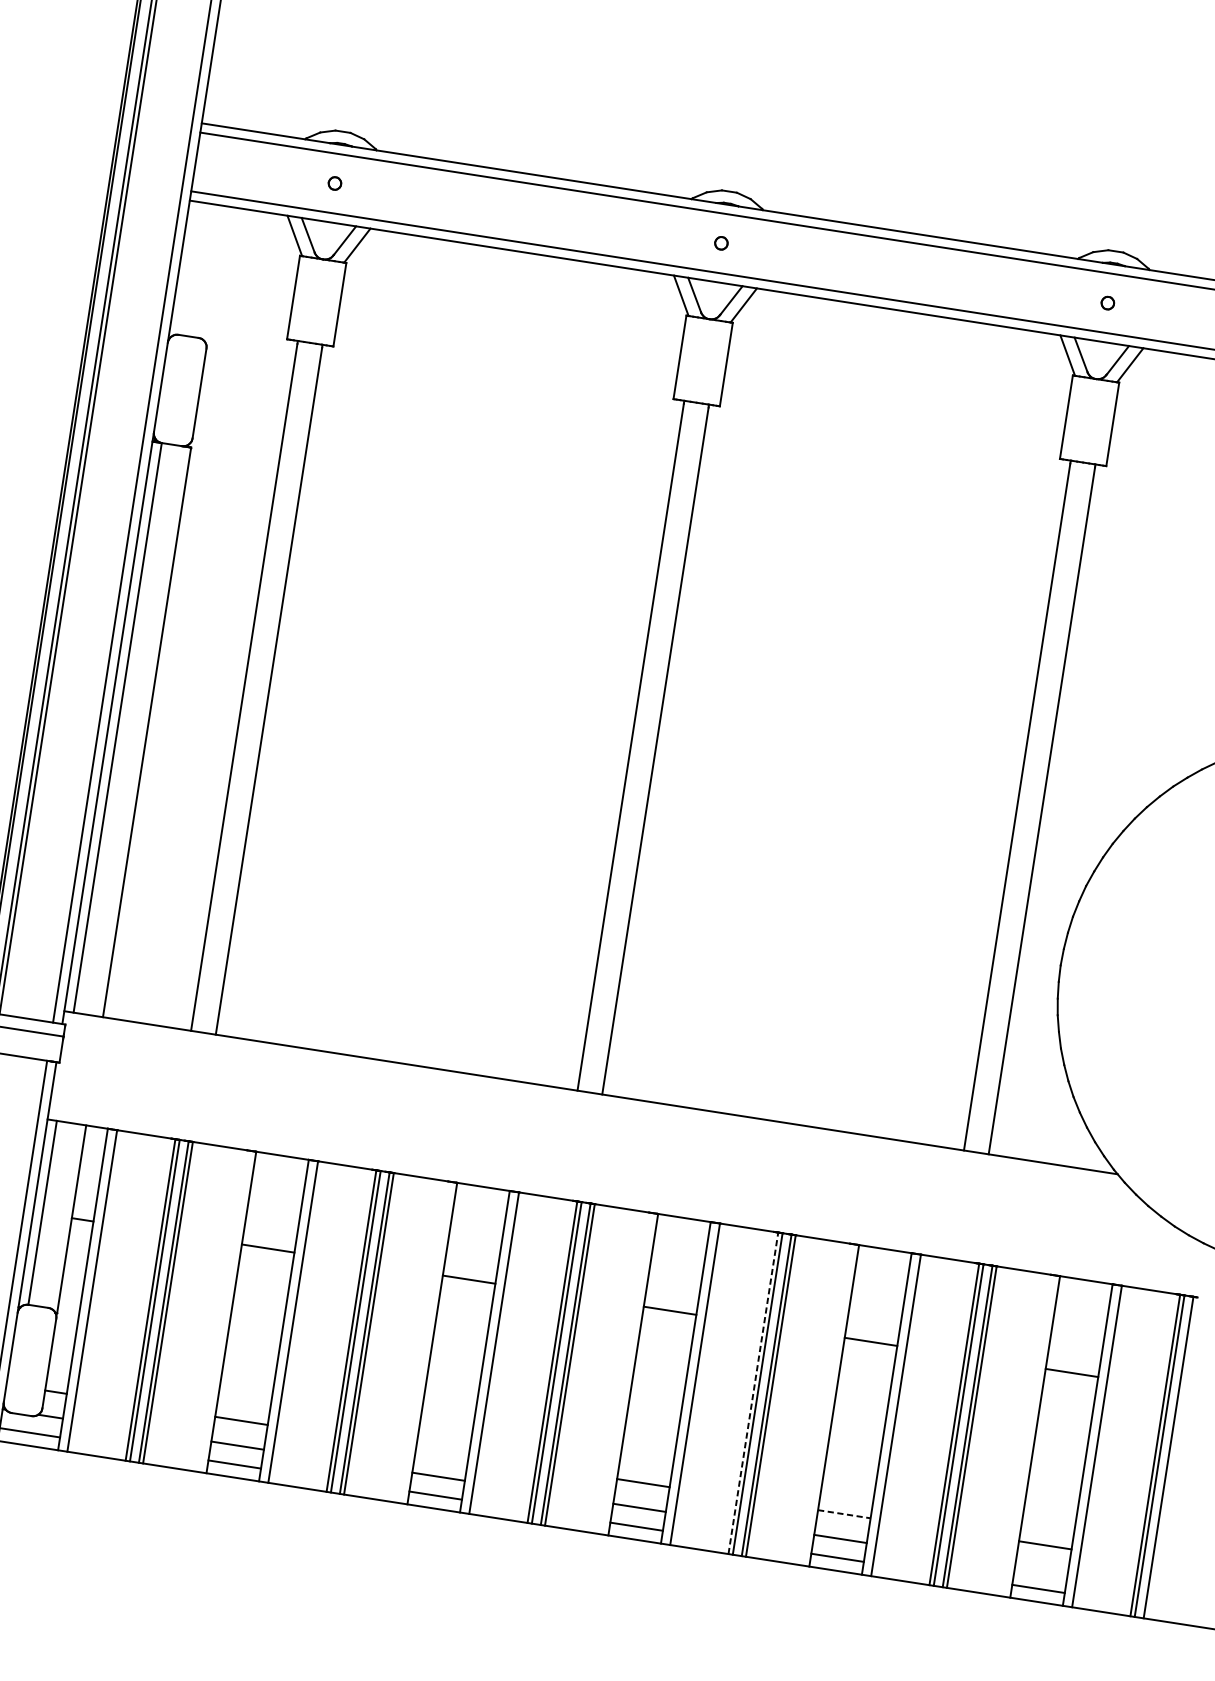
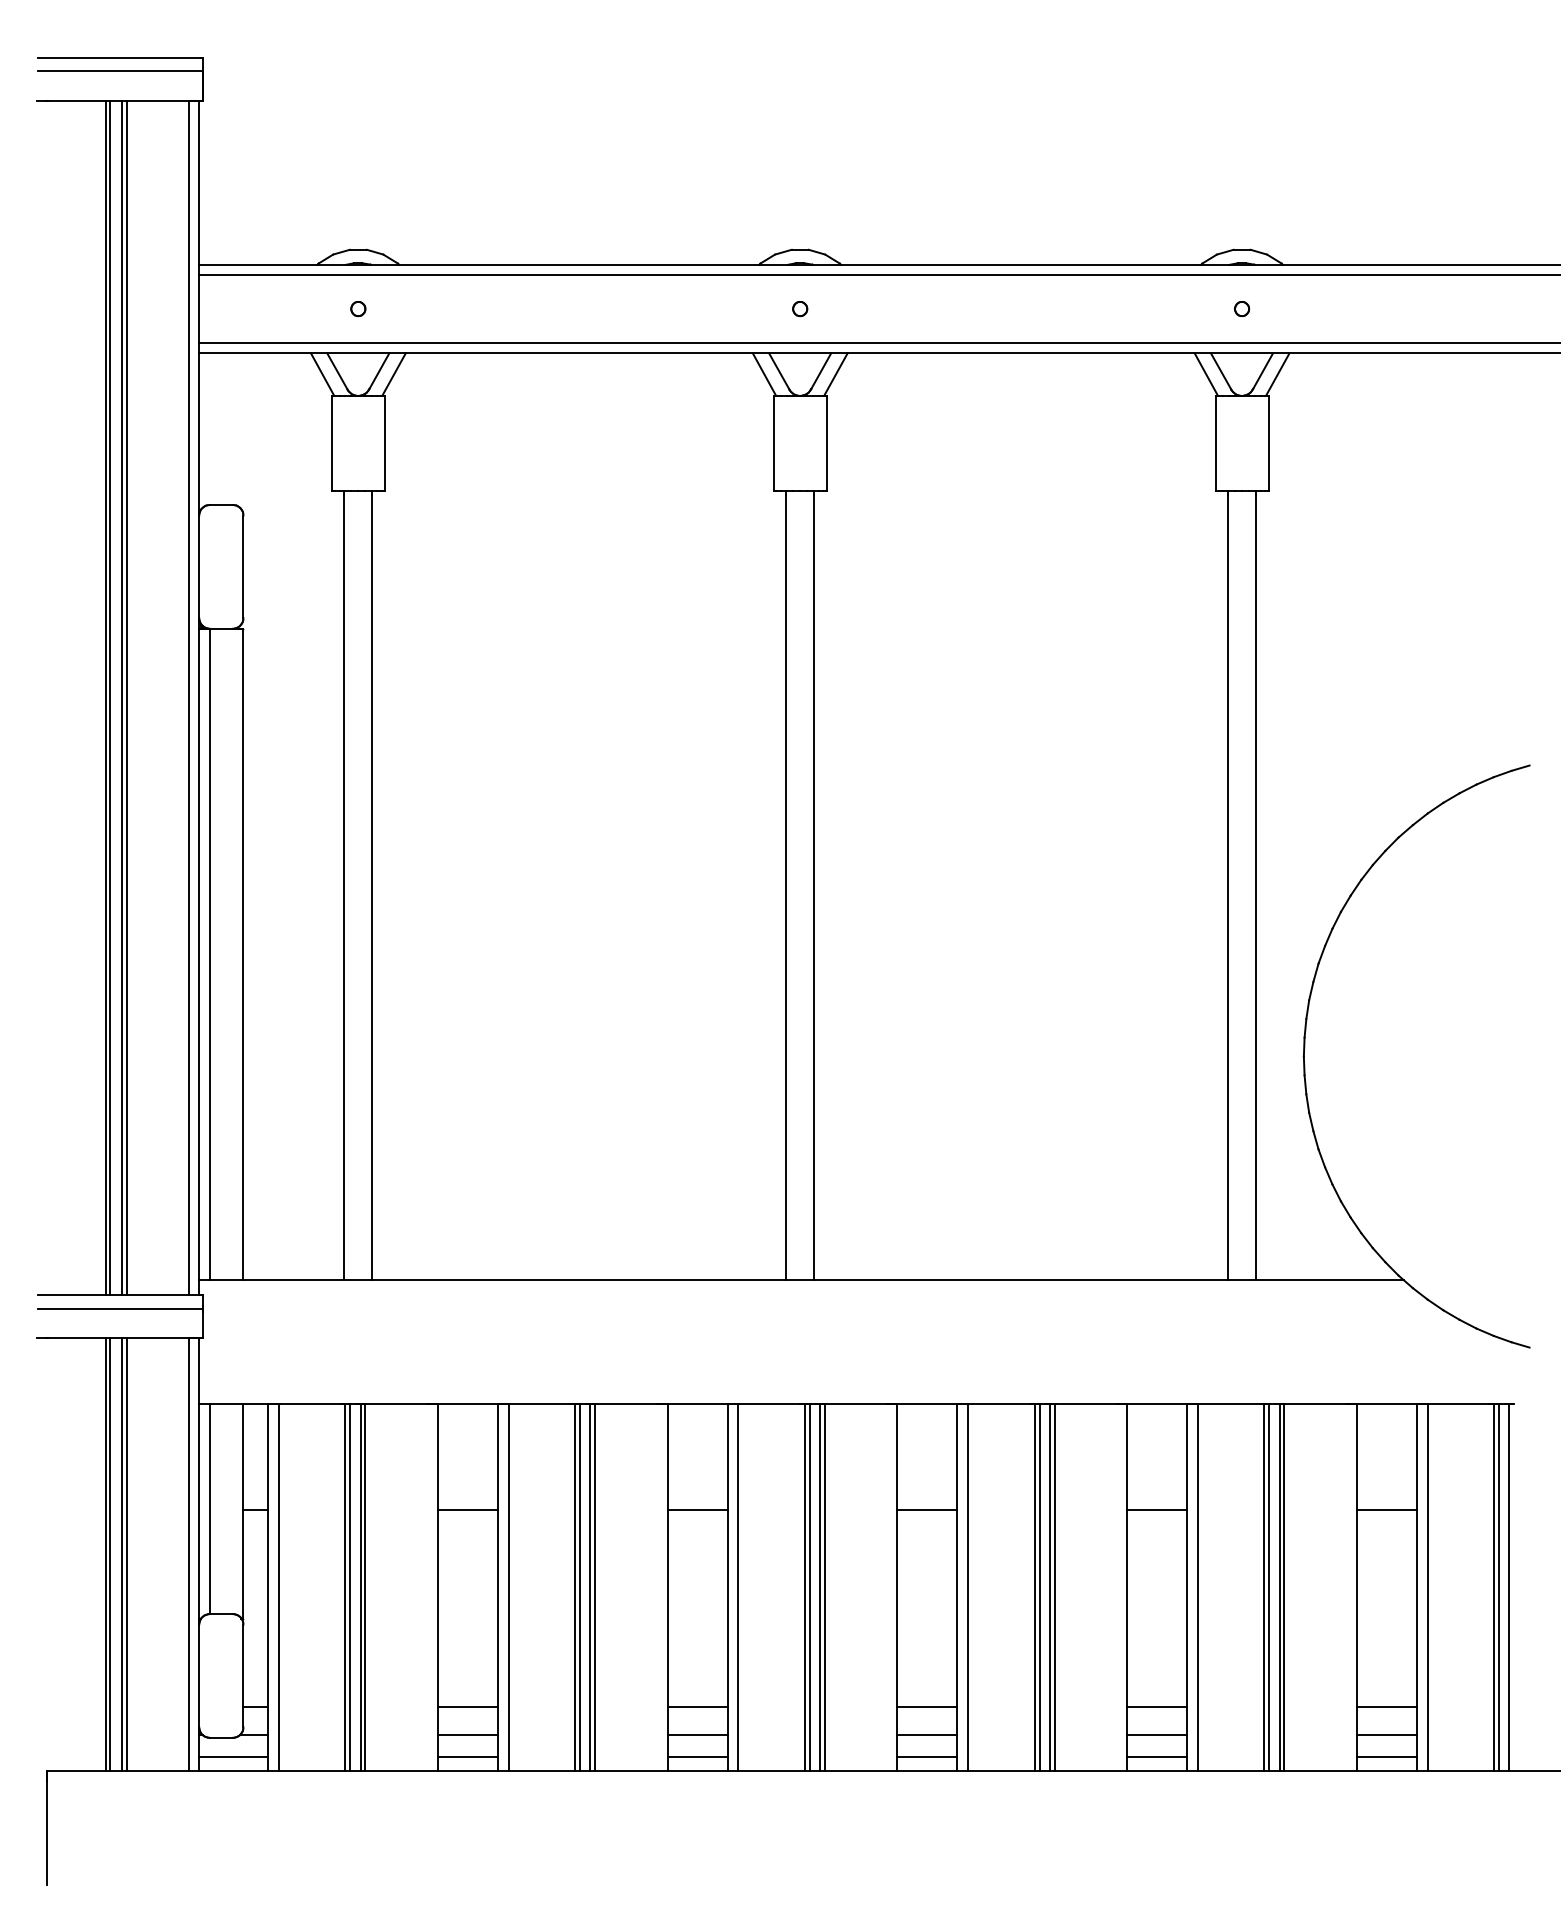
line: (753, 1393) -> (1034, 1587), dashed -> solid
line: (442, 1451) -> (697, 1706), added
line: (844, 1513) -> (1157, 1706), dashed -> solid
line: (1041, 1570) -> (1386, 1735), added

